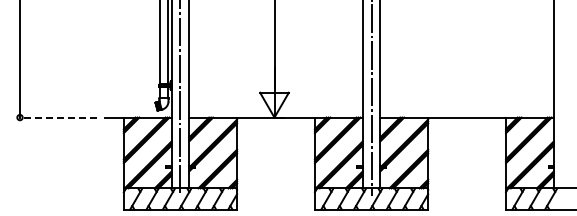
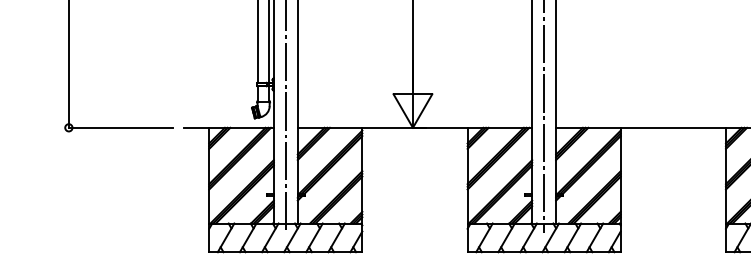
line: (57, 117) -> (119, 127), dashed -> solid

